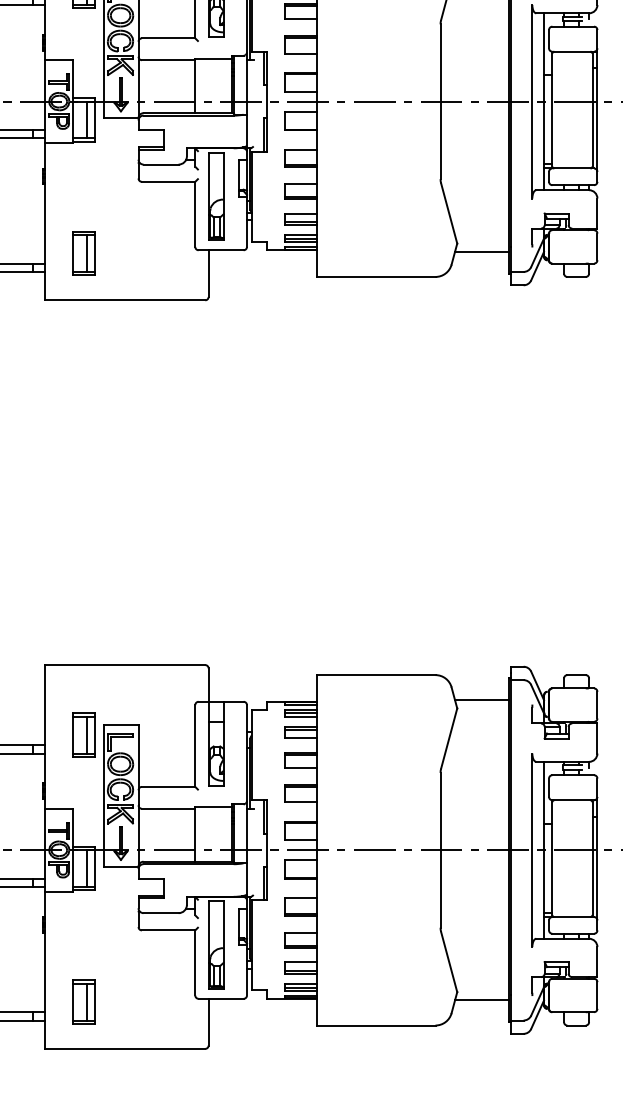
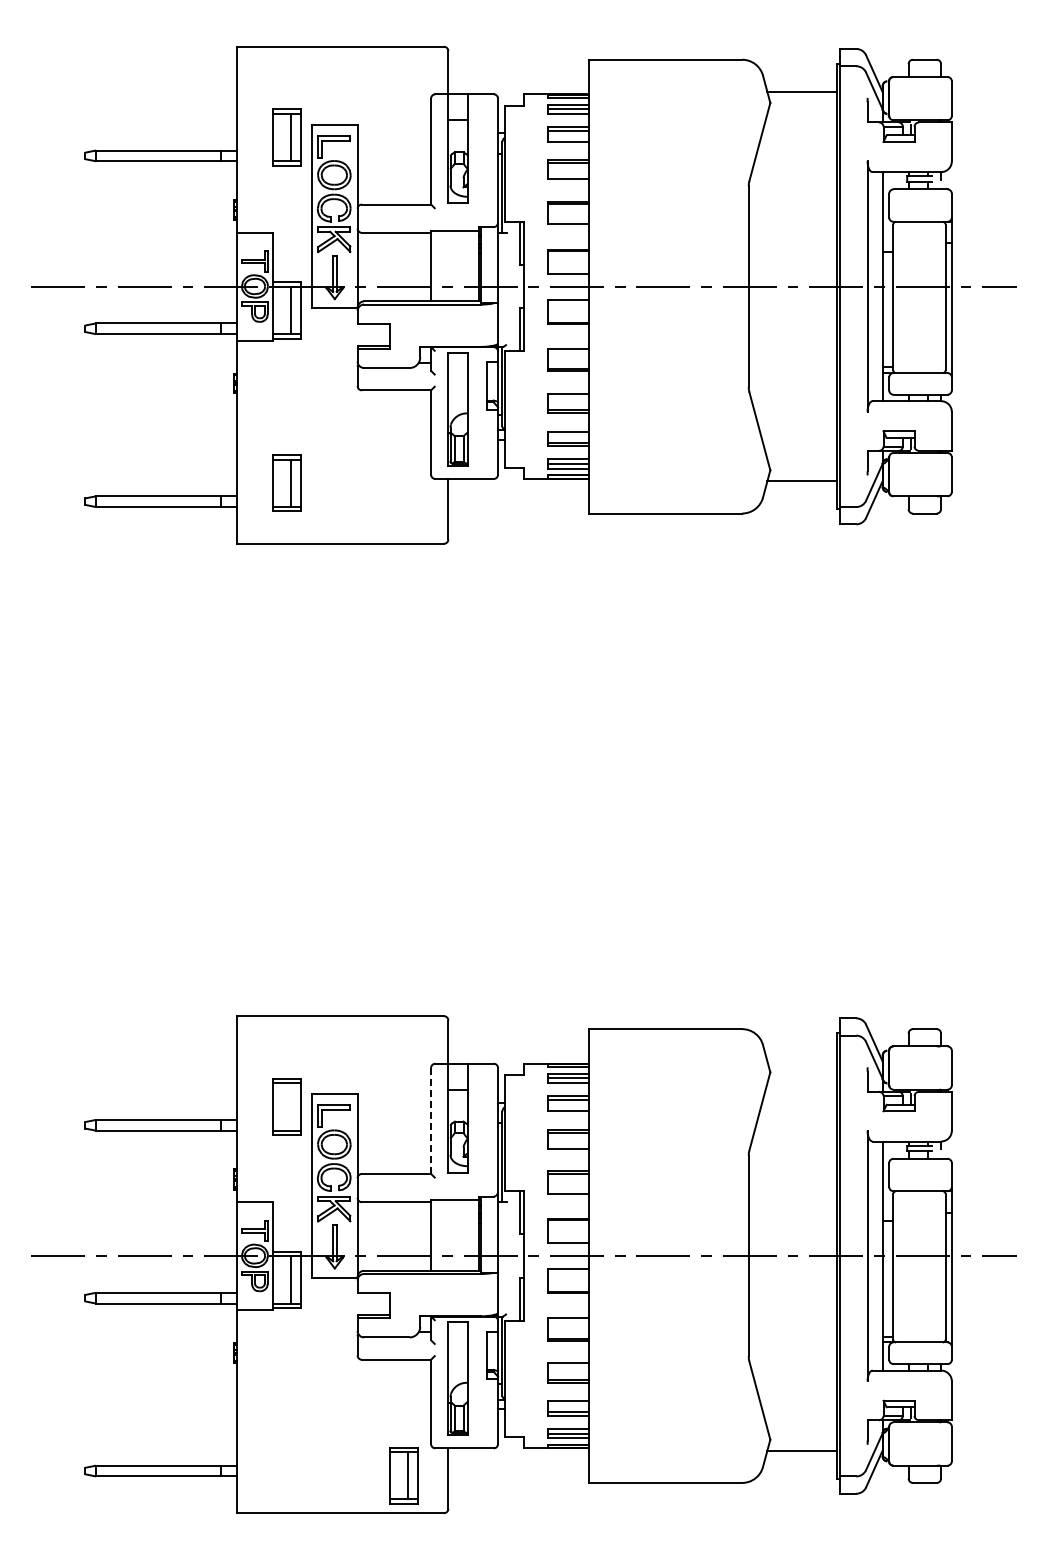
line: (482, 700) -> (802, 1061), removed
line: (86, 734) -> (290, 1106), removed
line: (195, 745) -> (431, 1120), solid -> dashed
part: (83, 1002) -> (403, 1475), moved

